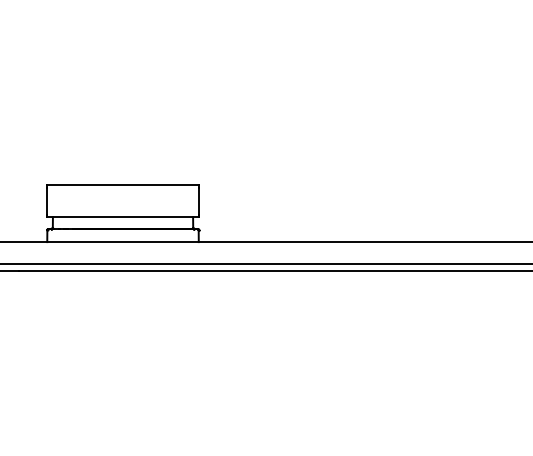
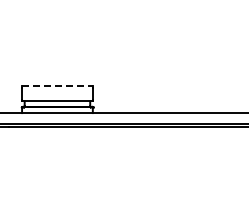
line: (123, 185) -> (57, 86), solid -> dashed

